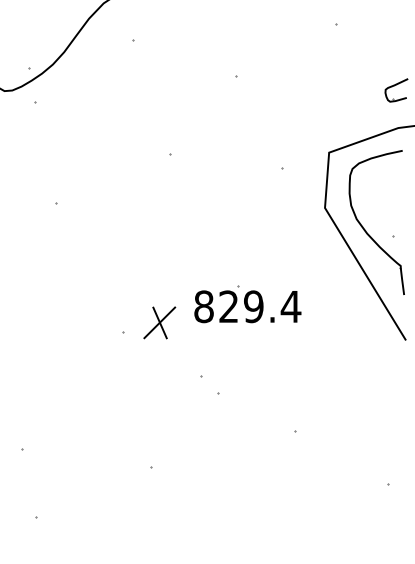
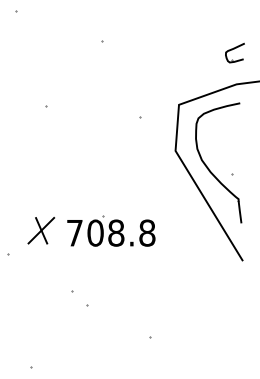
text: (247, 306) -> (111, 232), 829.4 -> 708.8
part: (159, 322) -> (41, 230), moved

